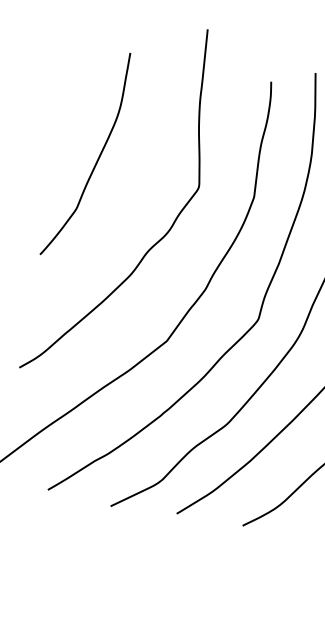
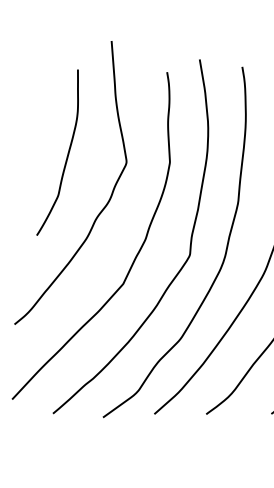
curve: (95, 160) -> (66, 156), moved

